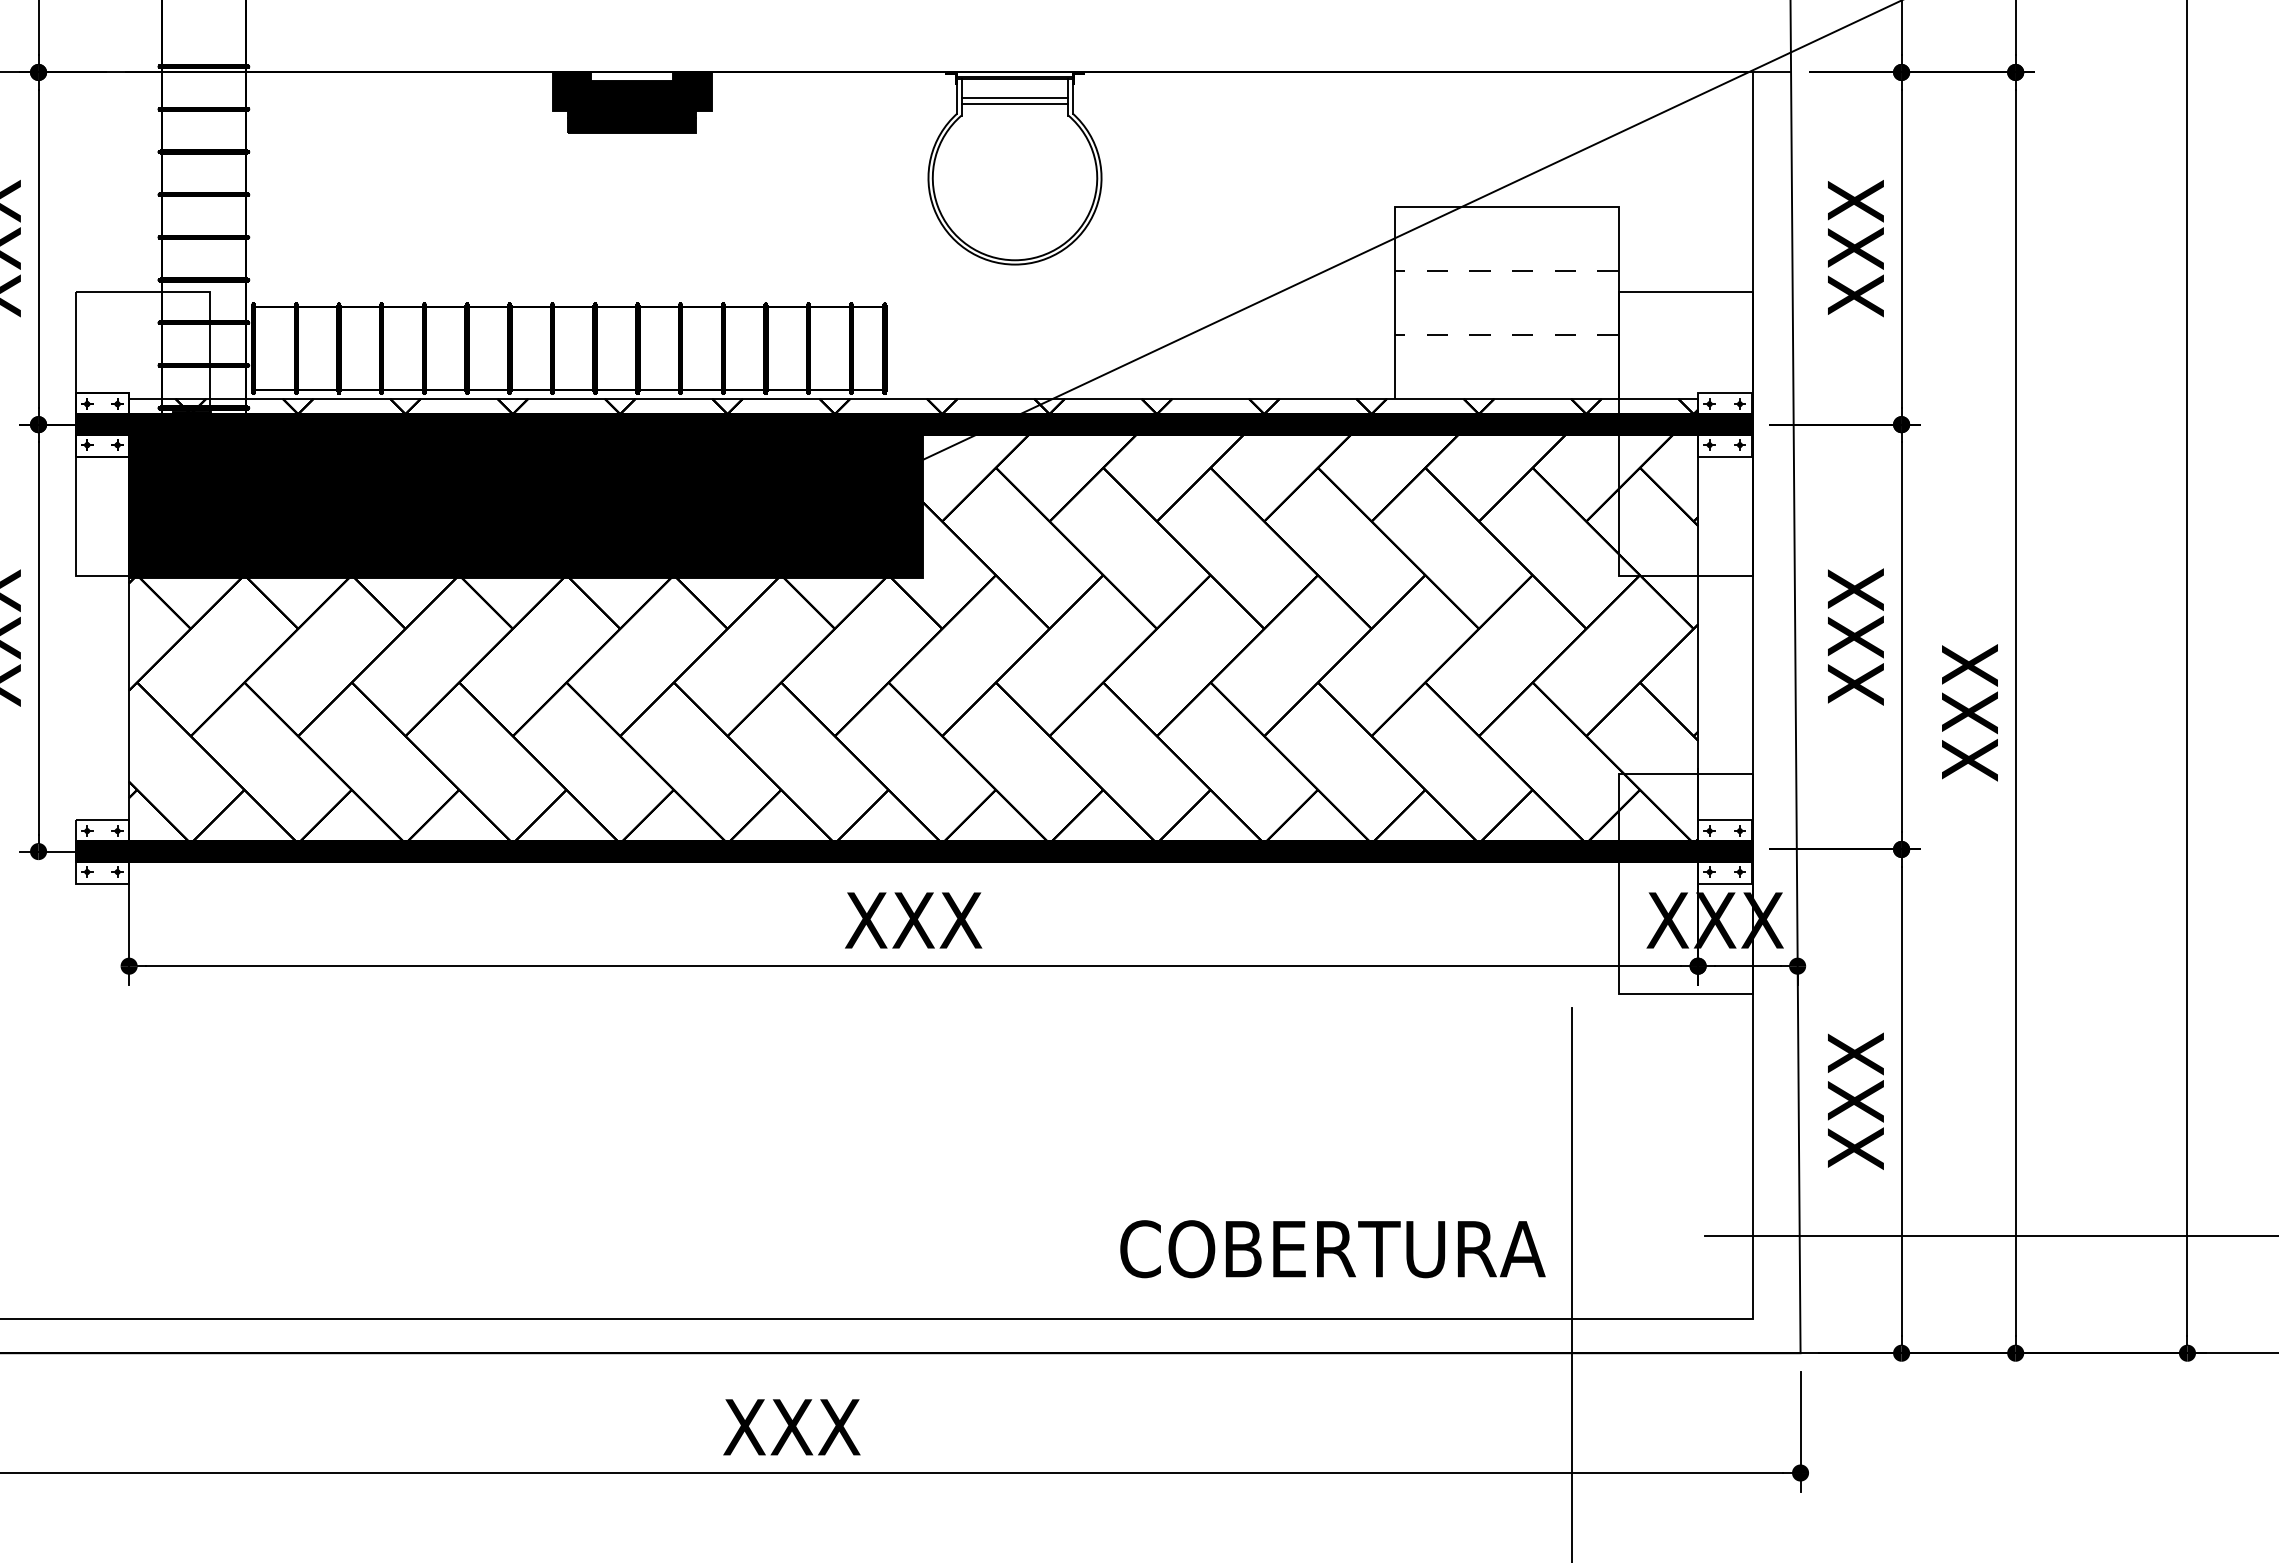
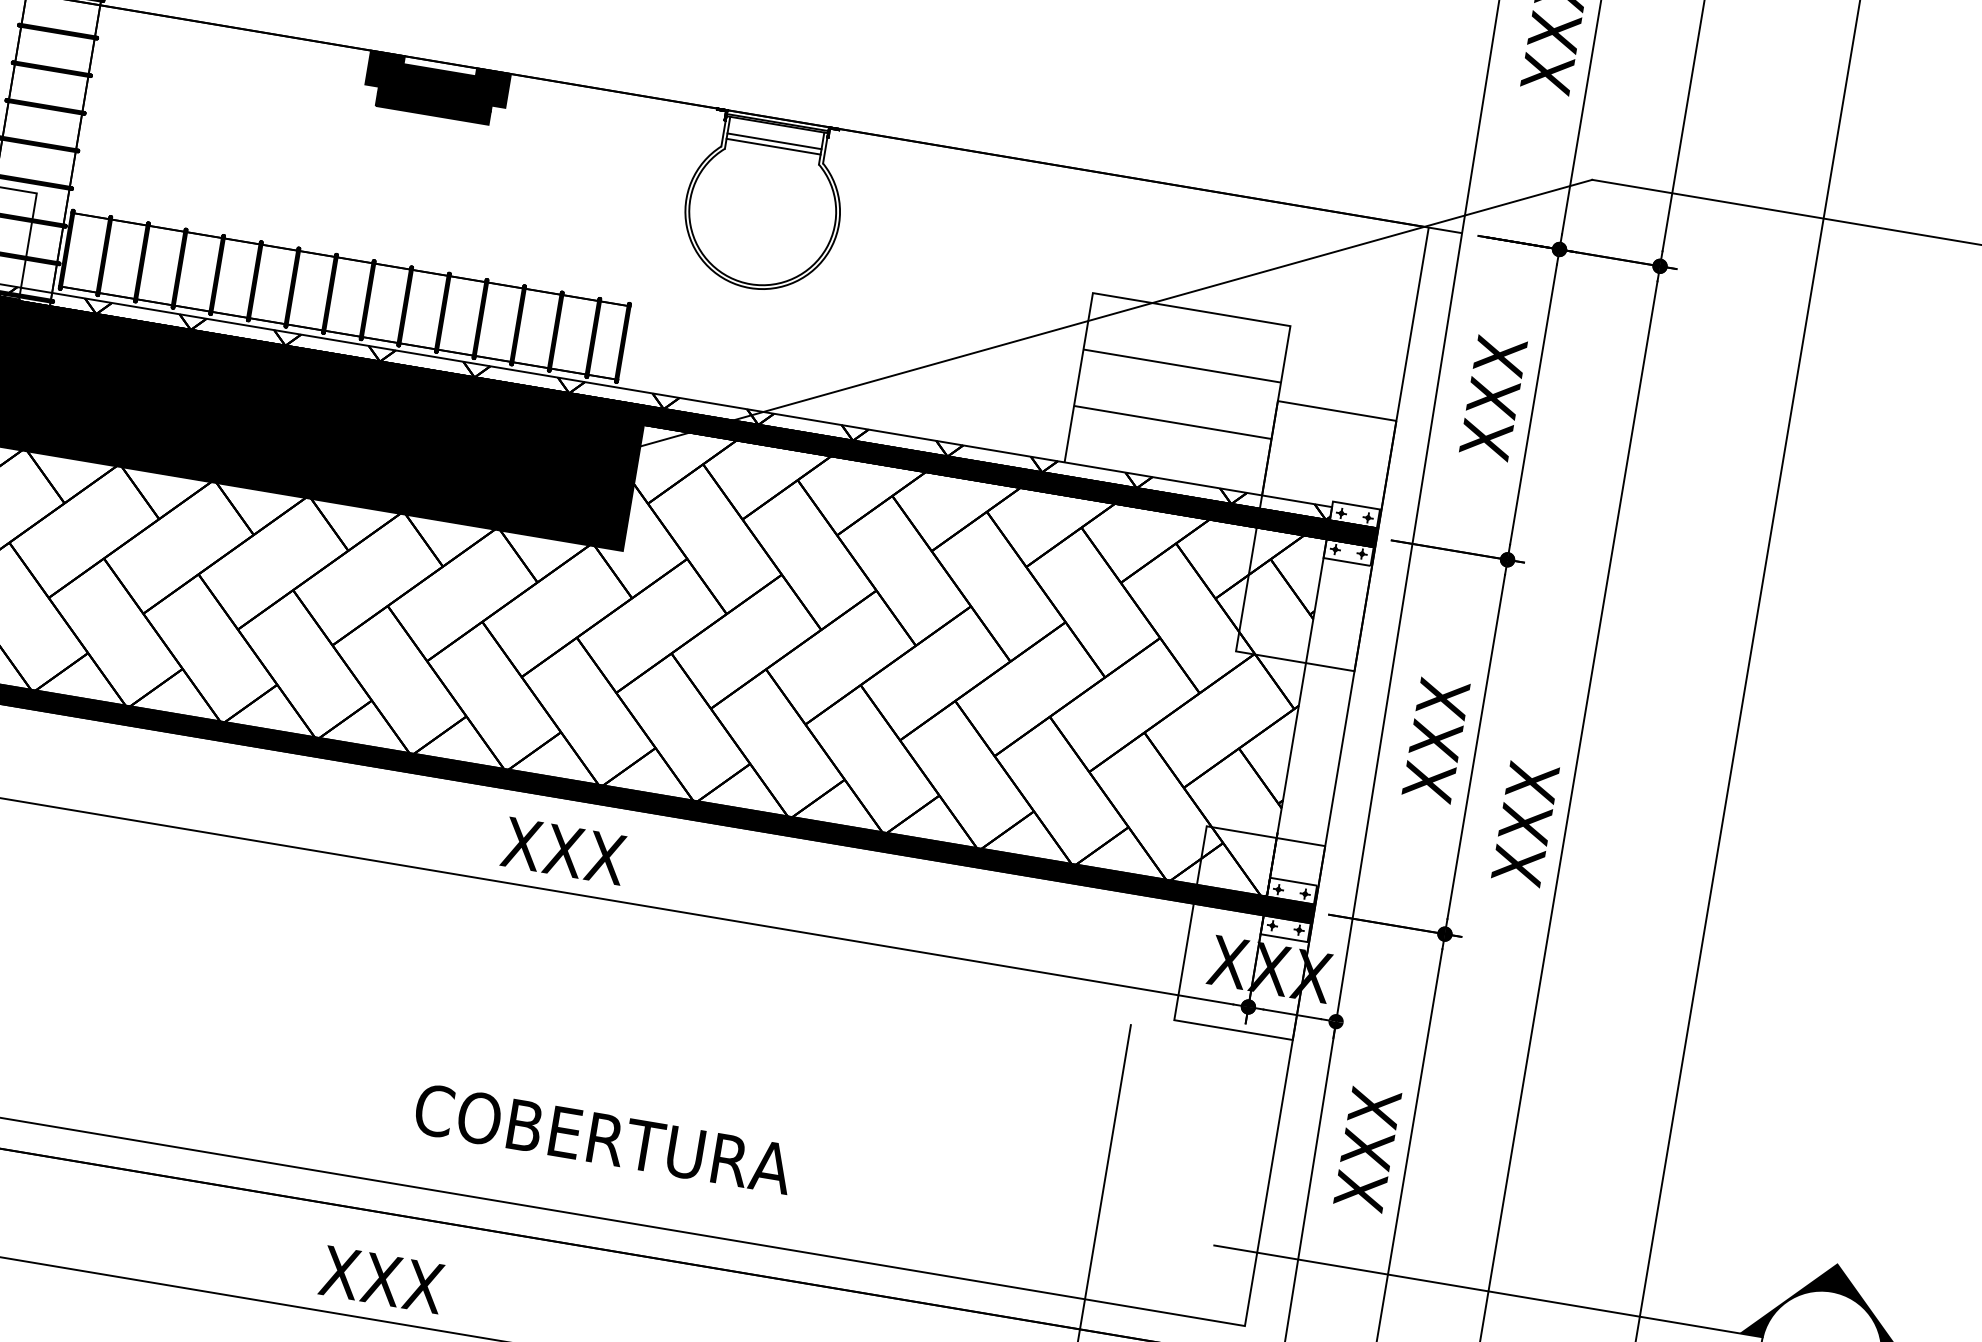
line: (1506, 270) -> (1182, 365), dashed -> solid
line: (1506, 334) -> (1172, 422), dashed -> solid
text: (1332, 1249) -> (603, 1139), moved

